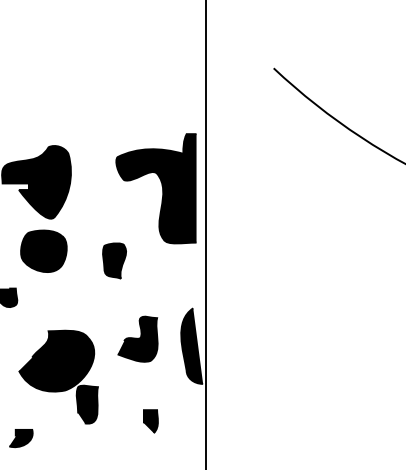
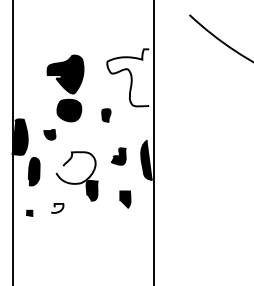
fill: (156, 188) -> (128, 77), removed
part: (114, 260) -> (106, 115), size x0.7
part: (137, 339) -> (118, 156), size x0.7
fill: (55, 360) -> (75, 167), removed
part: (149, 419) -> (124, 198), size x1.4
fill: (21, 436) -> (57, 207), removed

